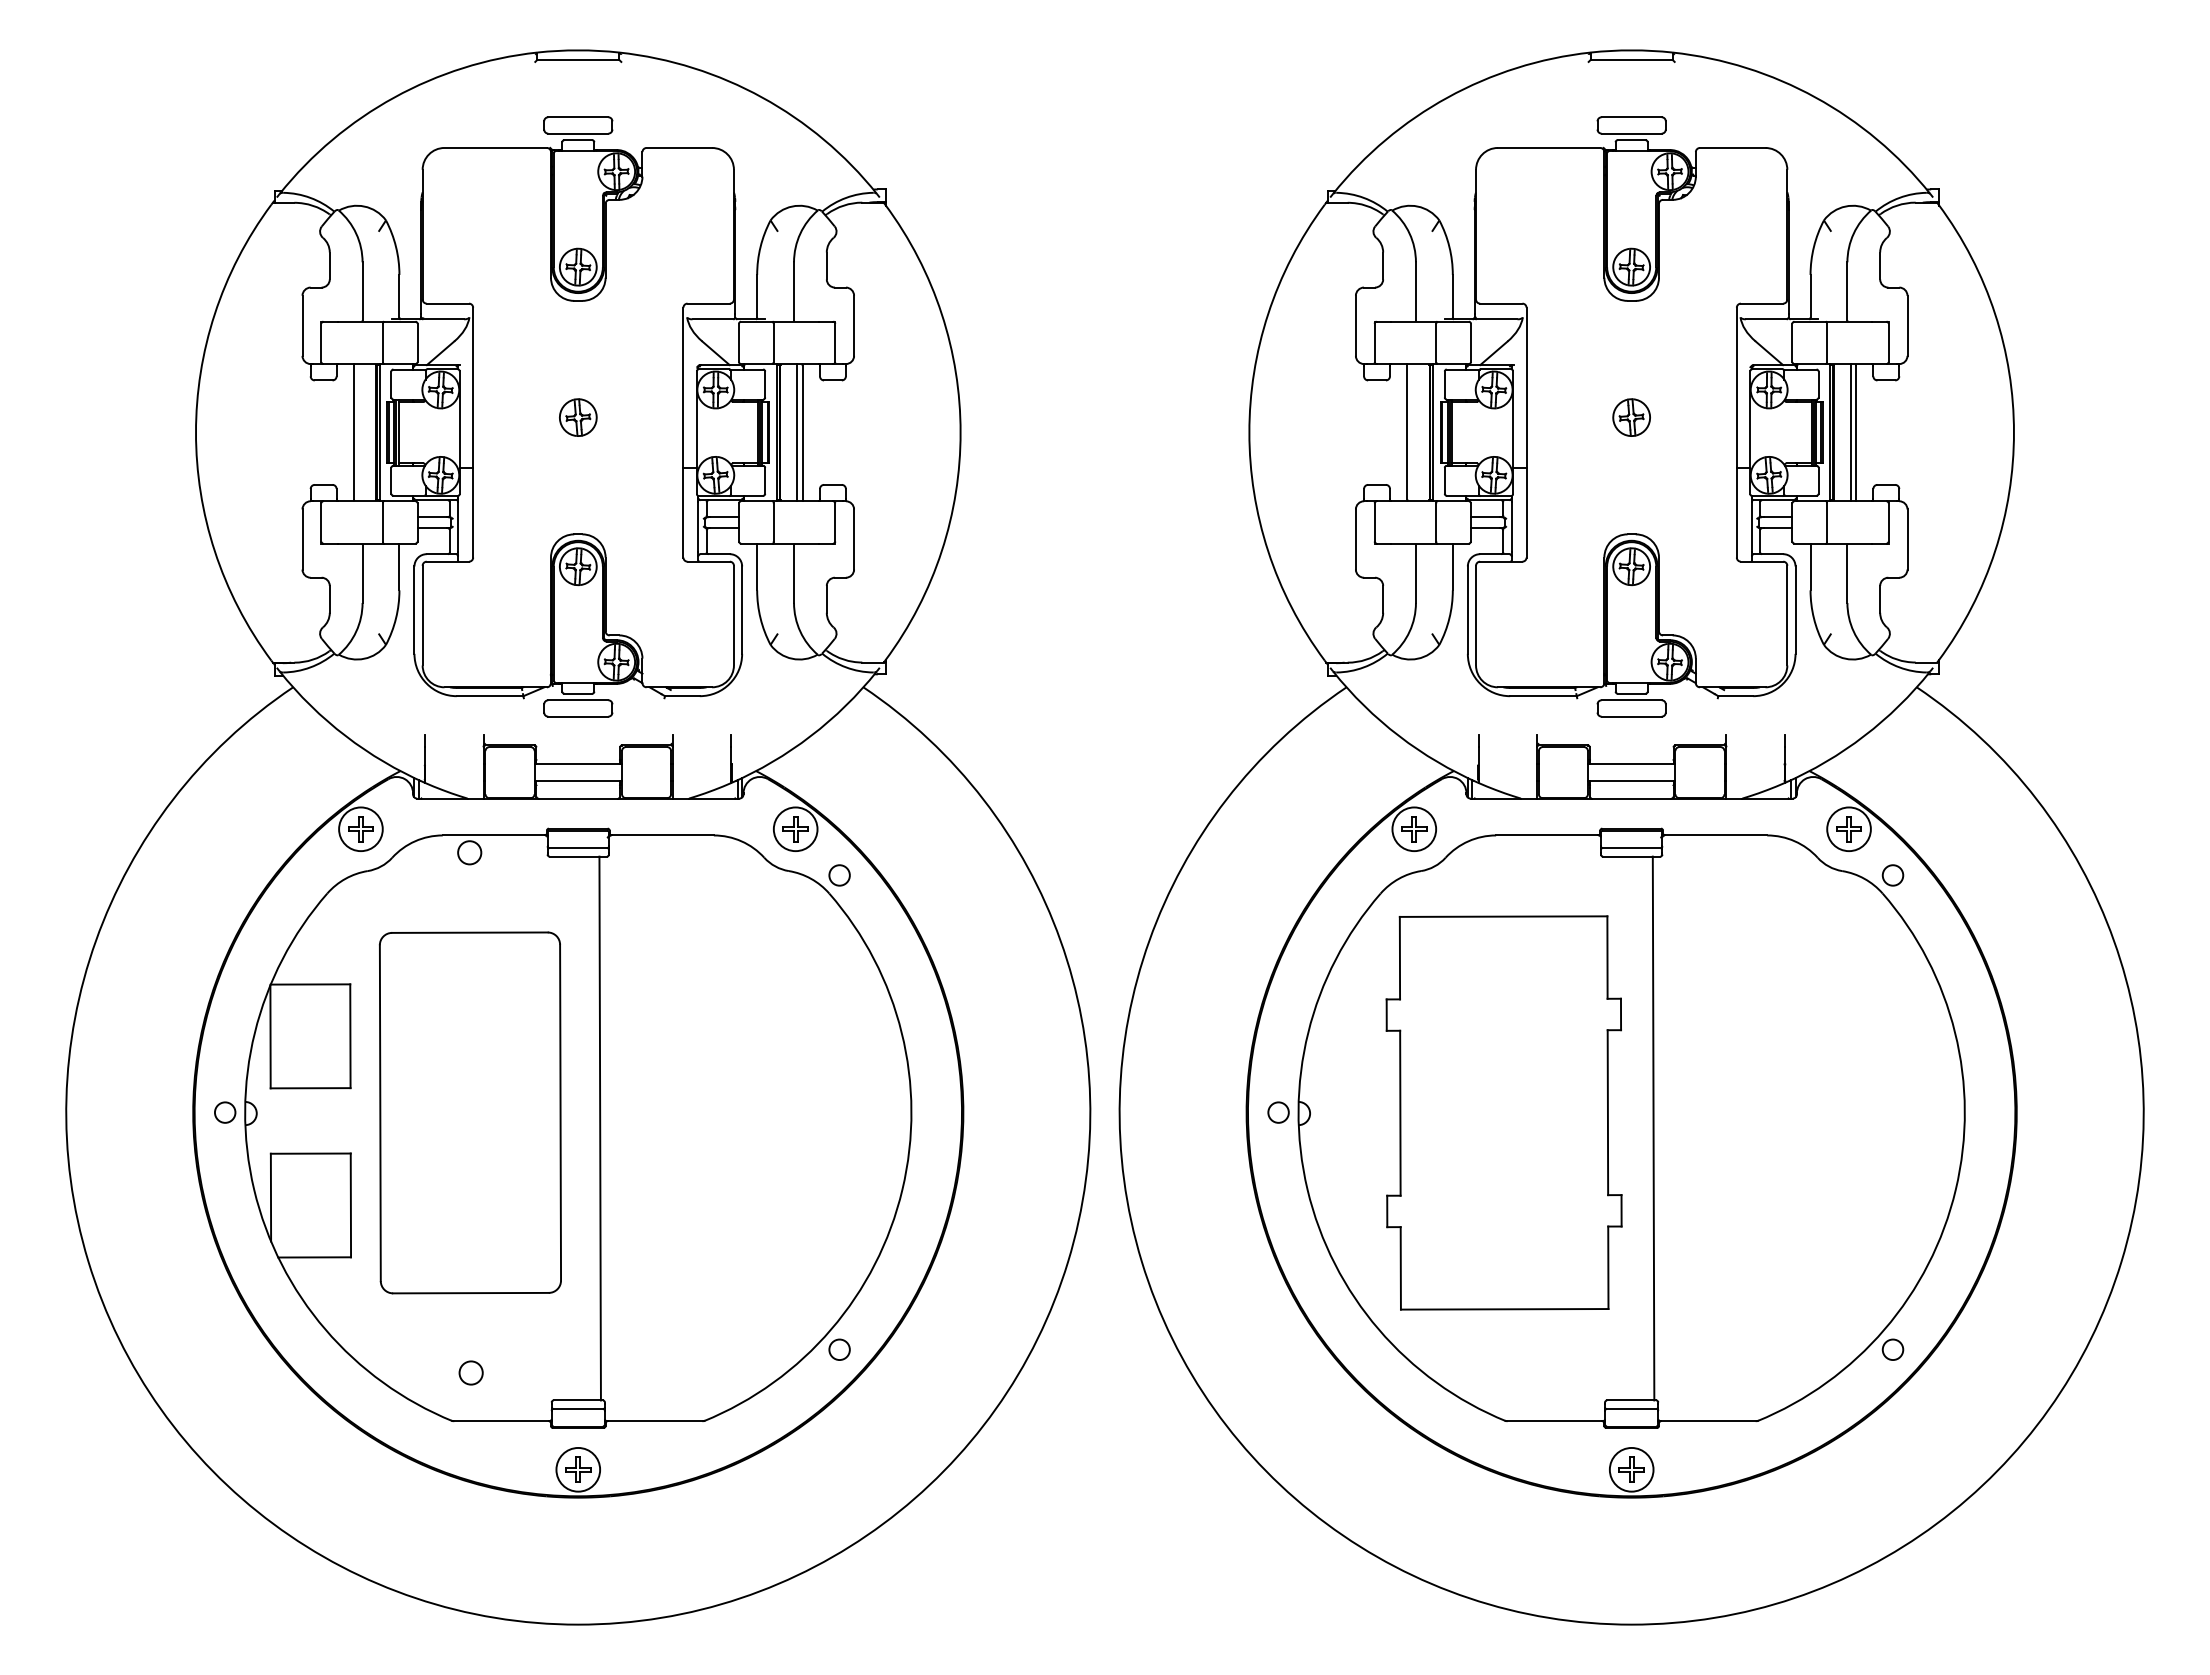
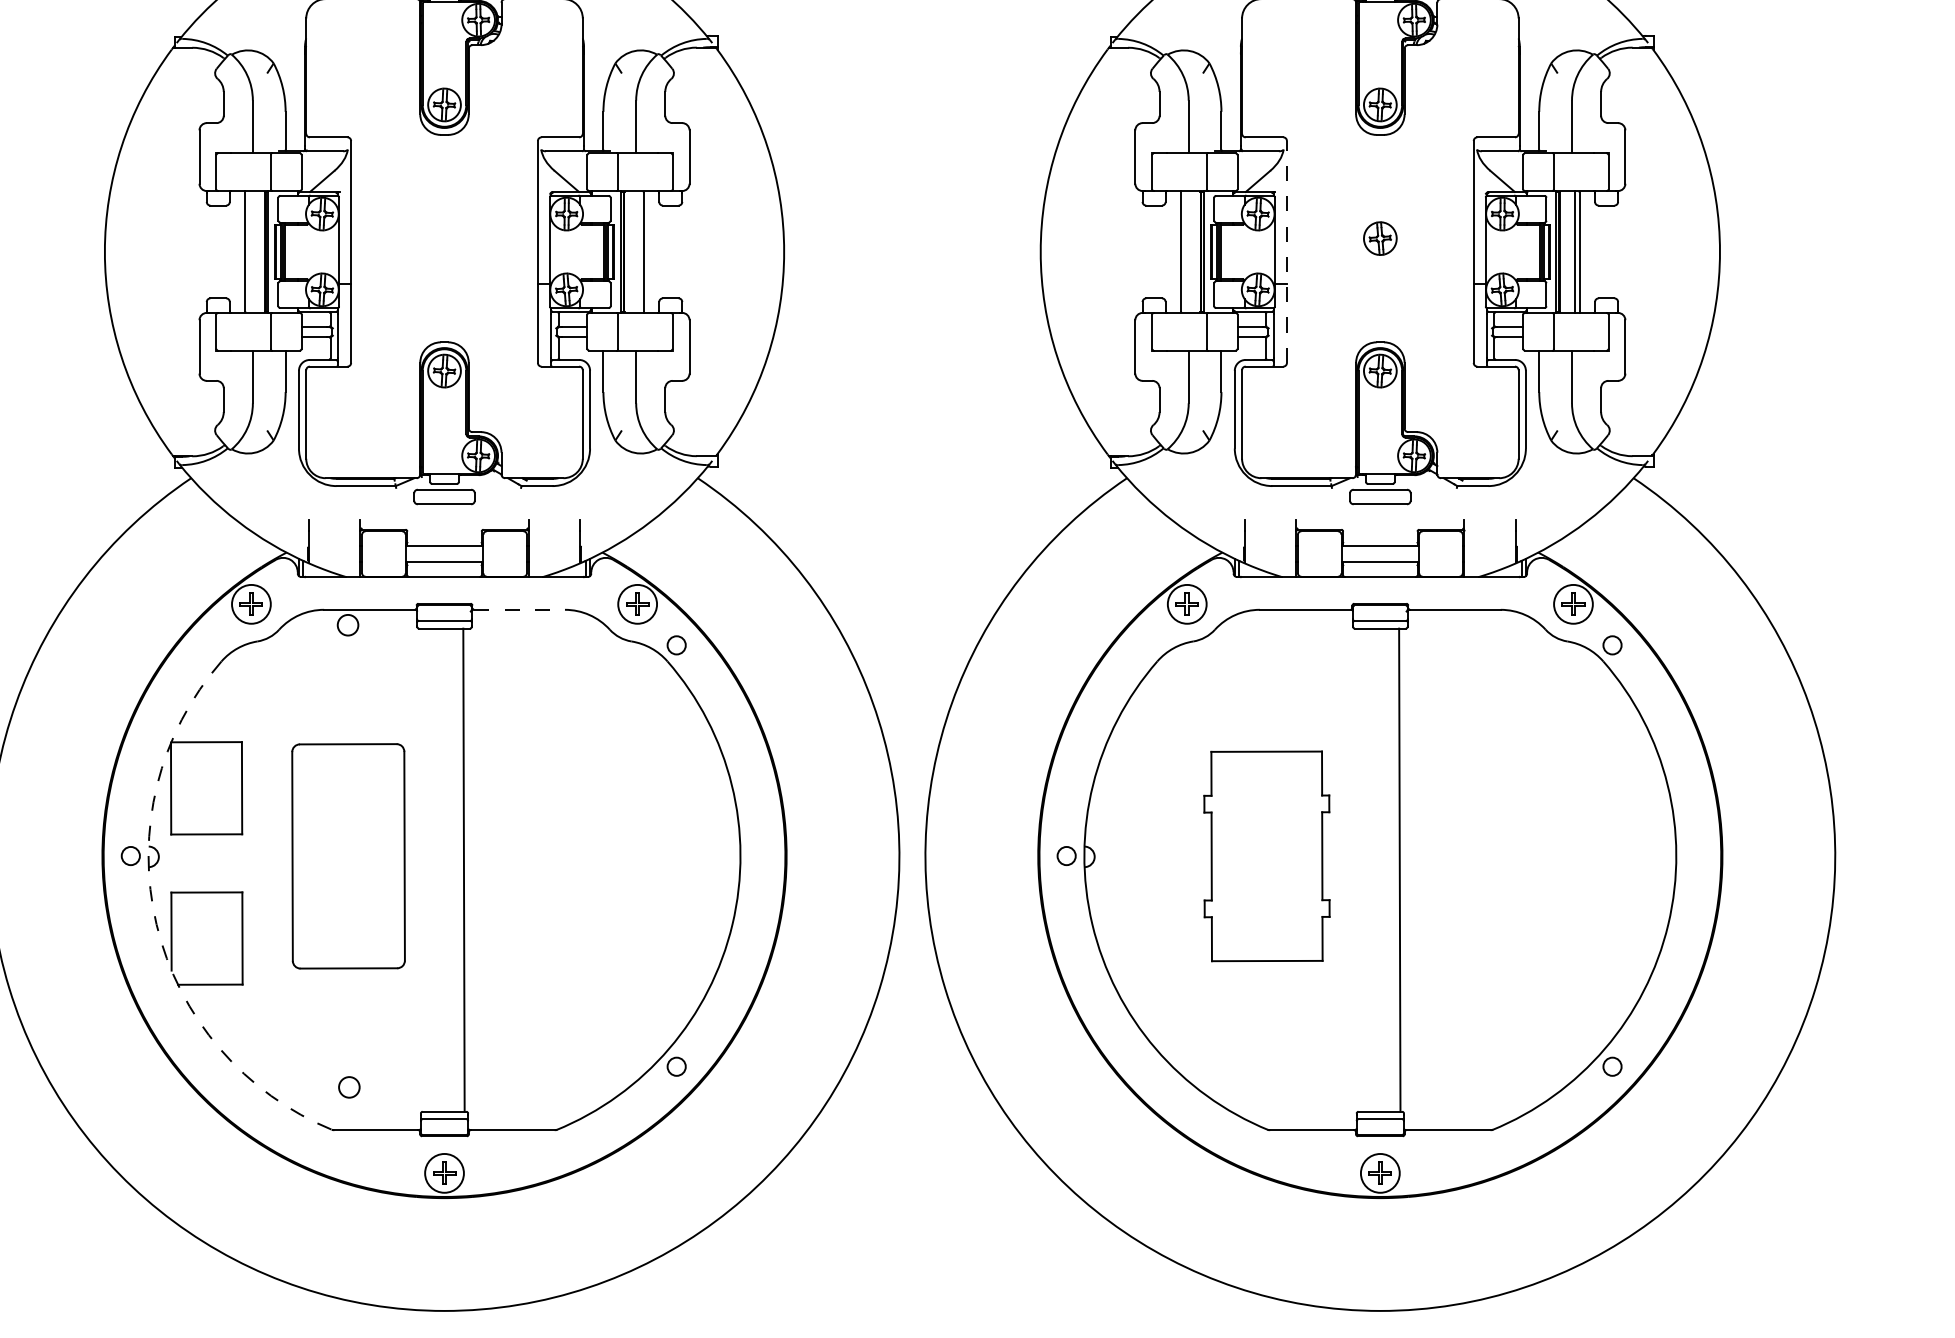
part: (578, 417) -> (444, 238), removed
line: (797, 432) -> (639, 251), removed
line: (1526, 432) -> (1286, 251), solid -> dashed
line: (663, 835) -> (520, 609), solid -> dashed
part: (469, 1112) -> (347, 855), size x0.7
part: (1503, 1112) -> (1266, 855), size x0.6
arc: (254, 1189) -> (156, 924), solid -> dashed

